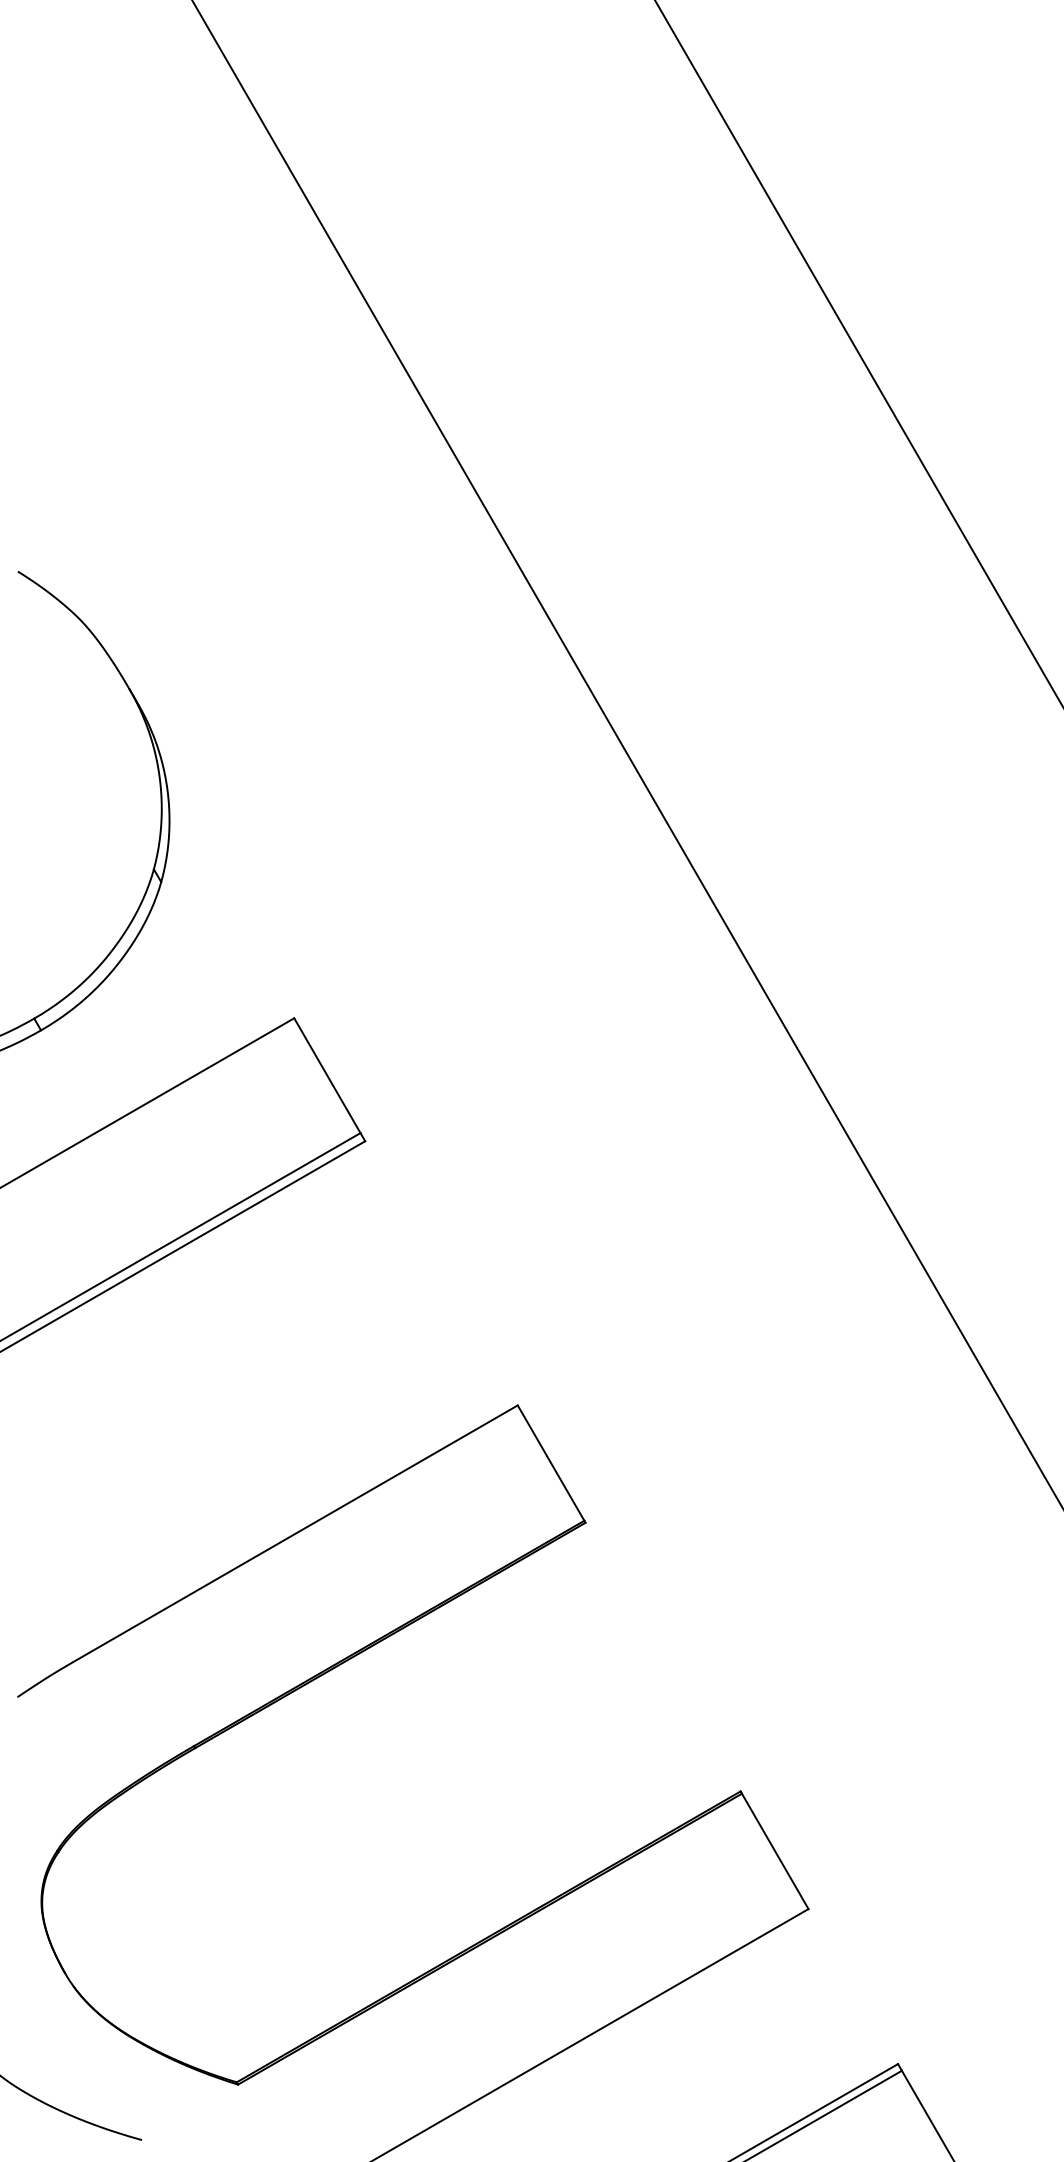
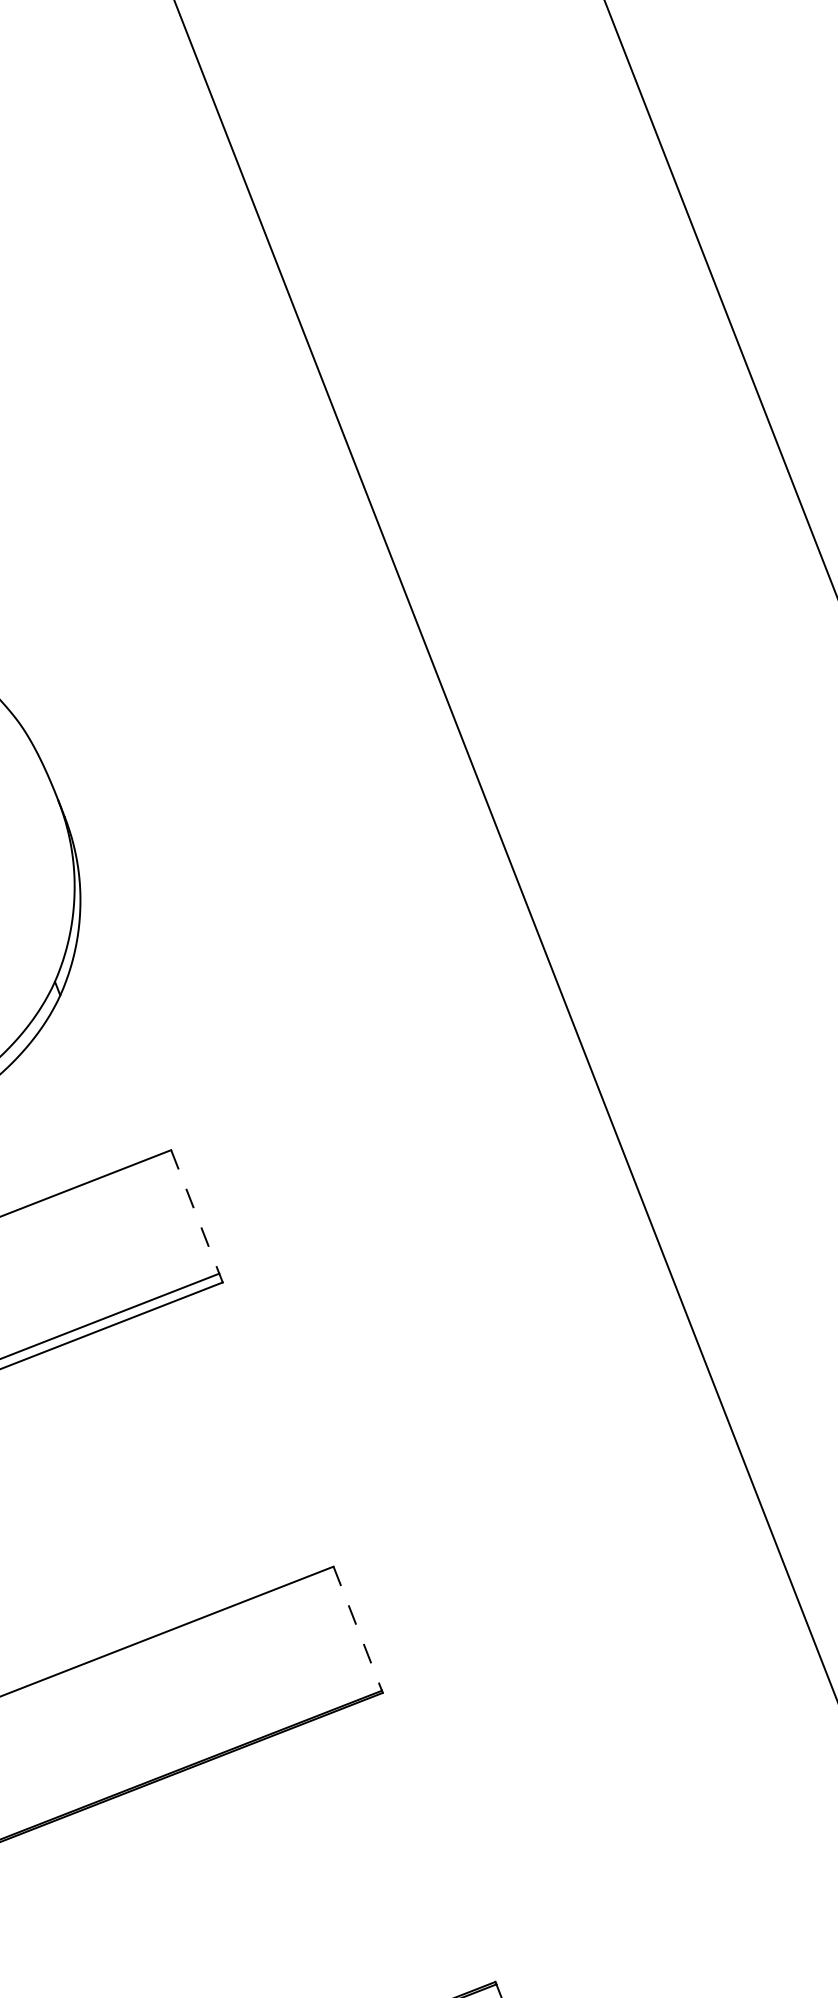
line: (327, 1076) -> (195, 1212), solid -> dashed
line: (551, 1463) -> (358, 1629), solid -> dashed

